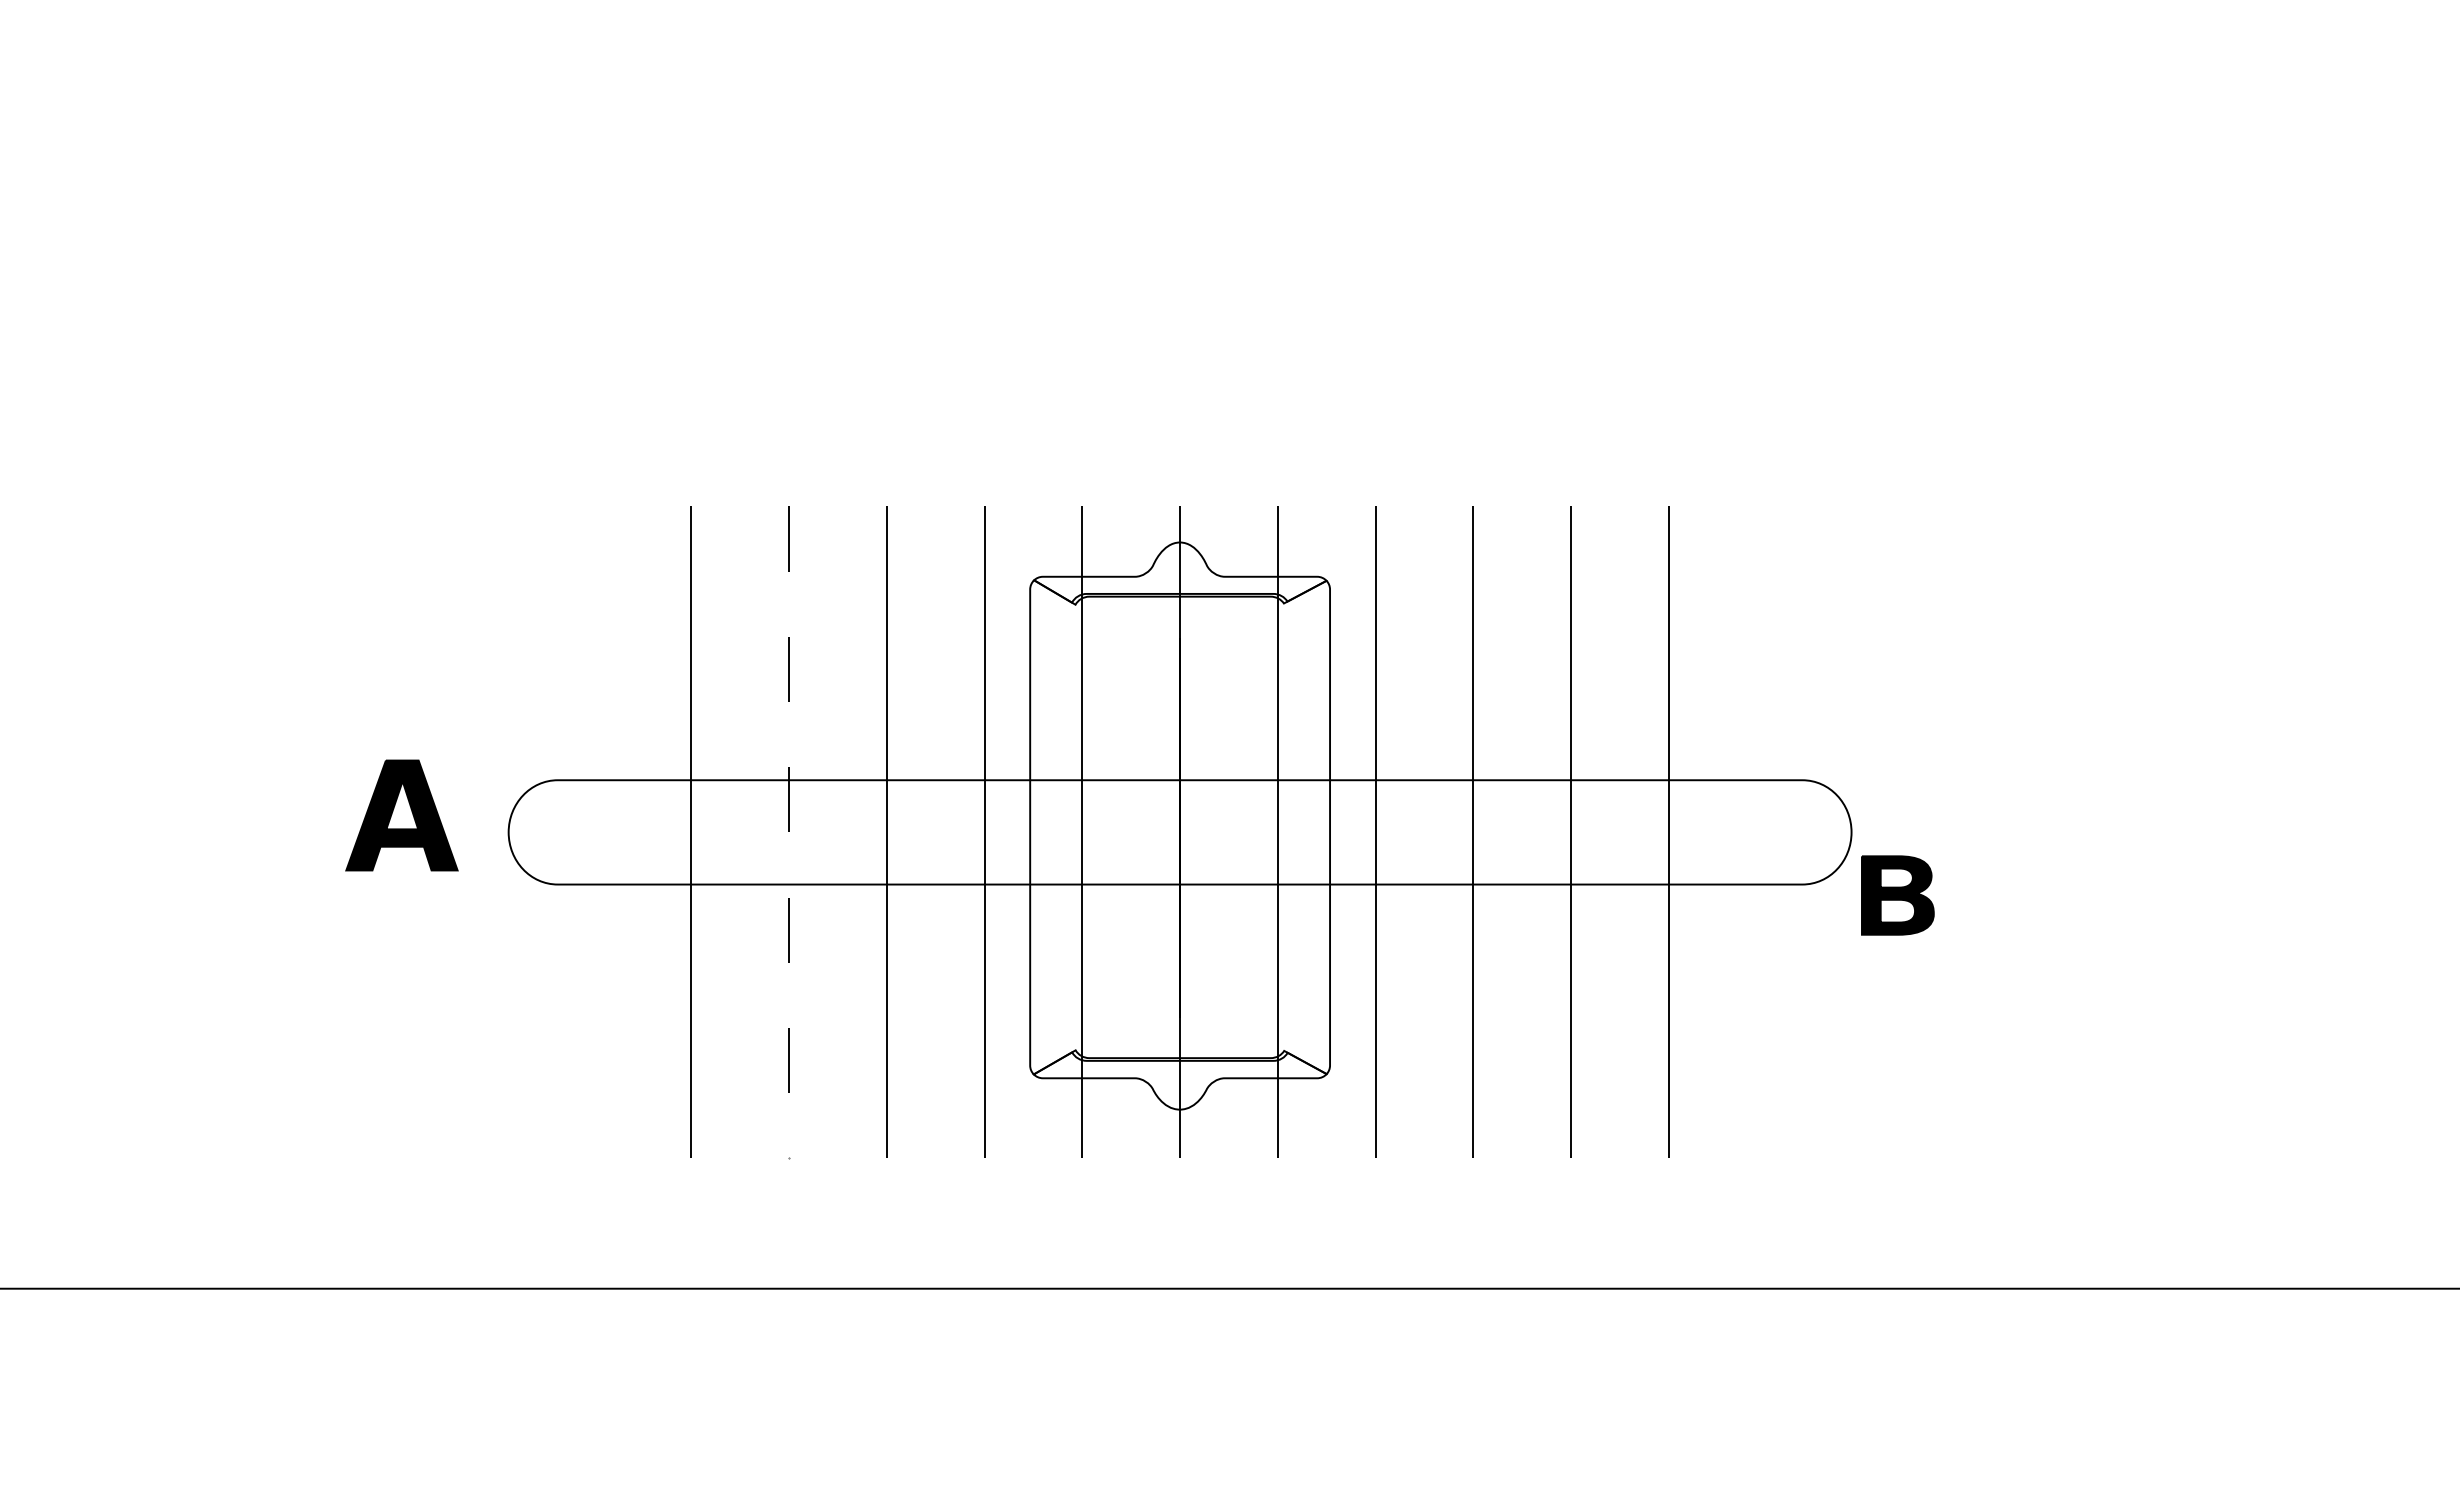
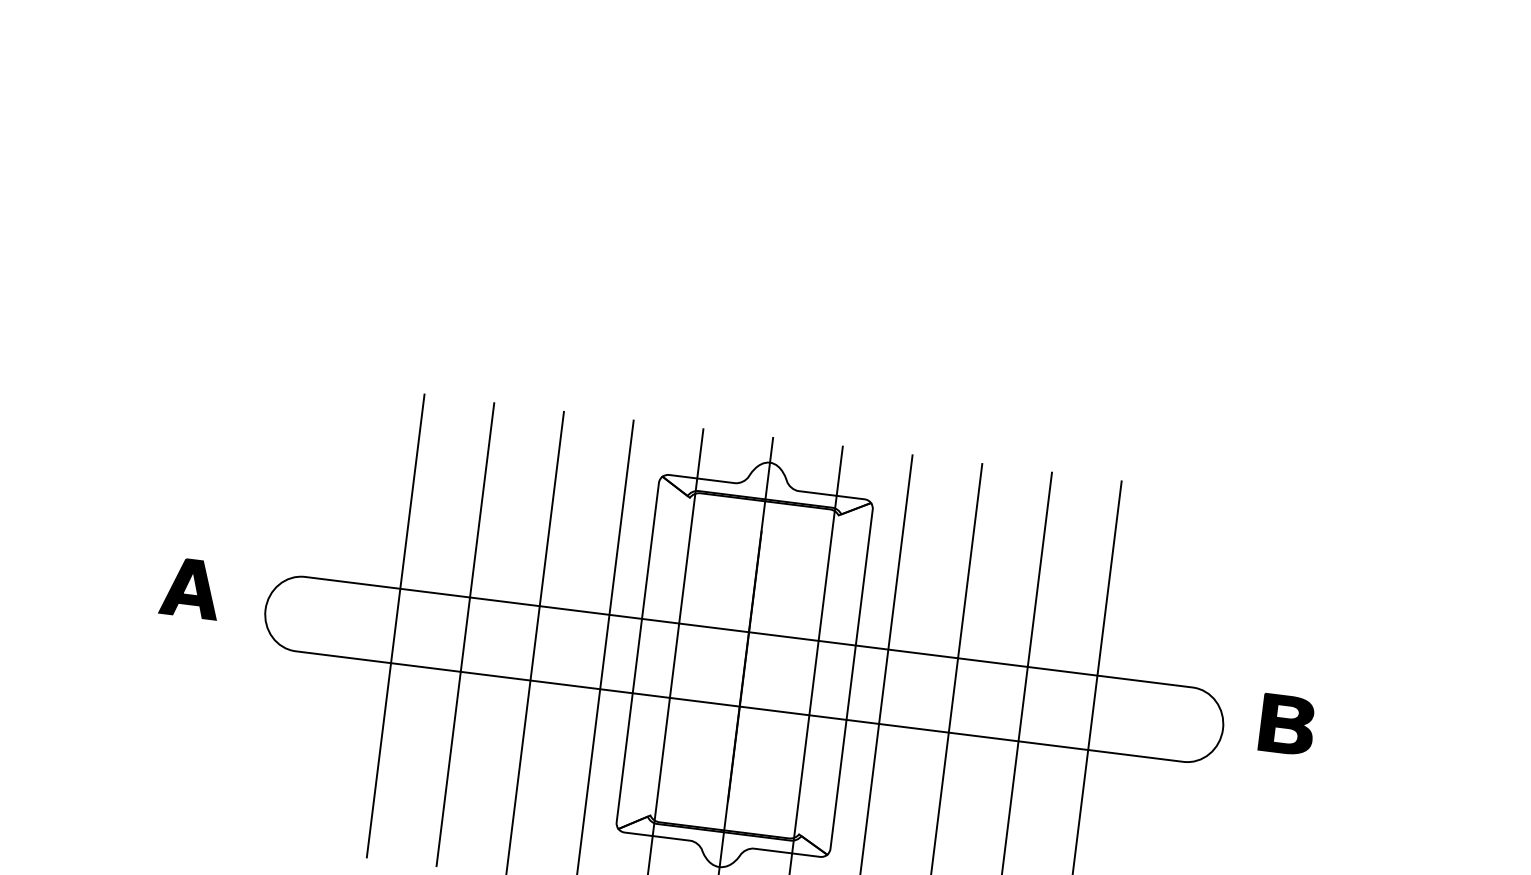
part: (401, 815) -> (190, 588), size x0.71
line: (788, 832) -> (465, 634), dashed -> solid
part: (1897, 895) -> (1287, 724), moved

